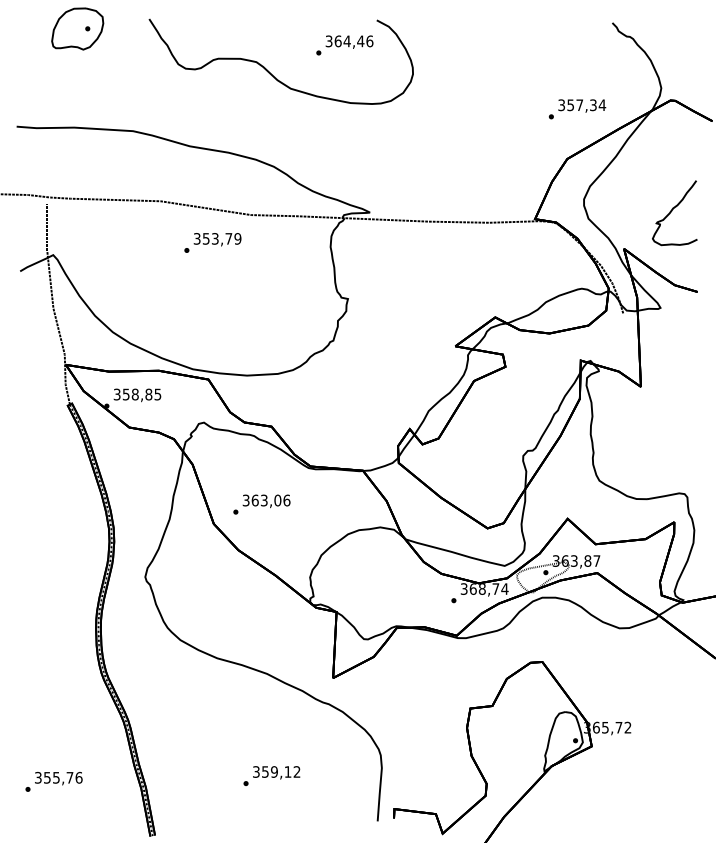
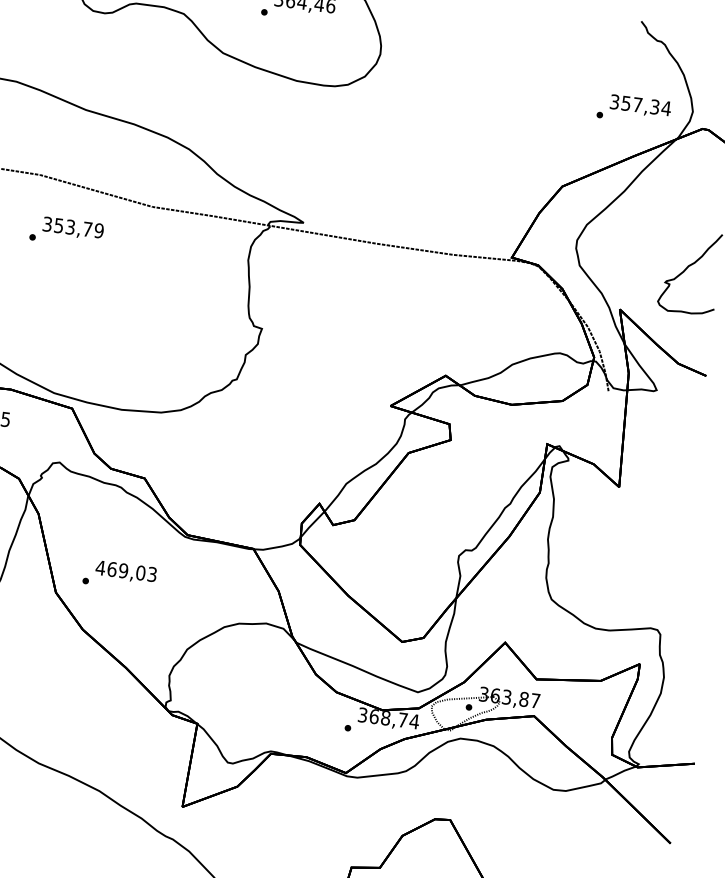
text: (577, 109) -> (634, 109), moved
text: (212, 242) -> (66, 231), moved
text: (266, 500) -> (126, 571), 363,06 -> 469,03

